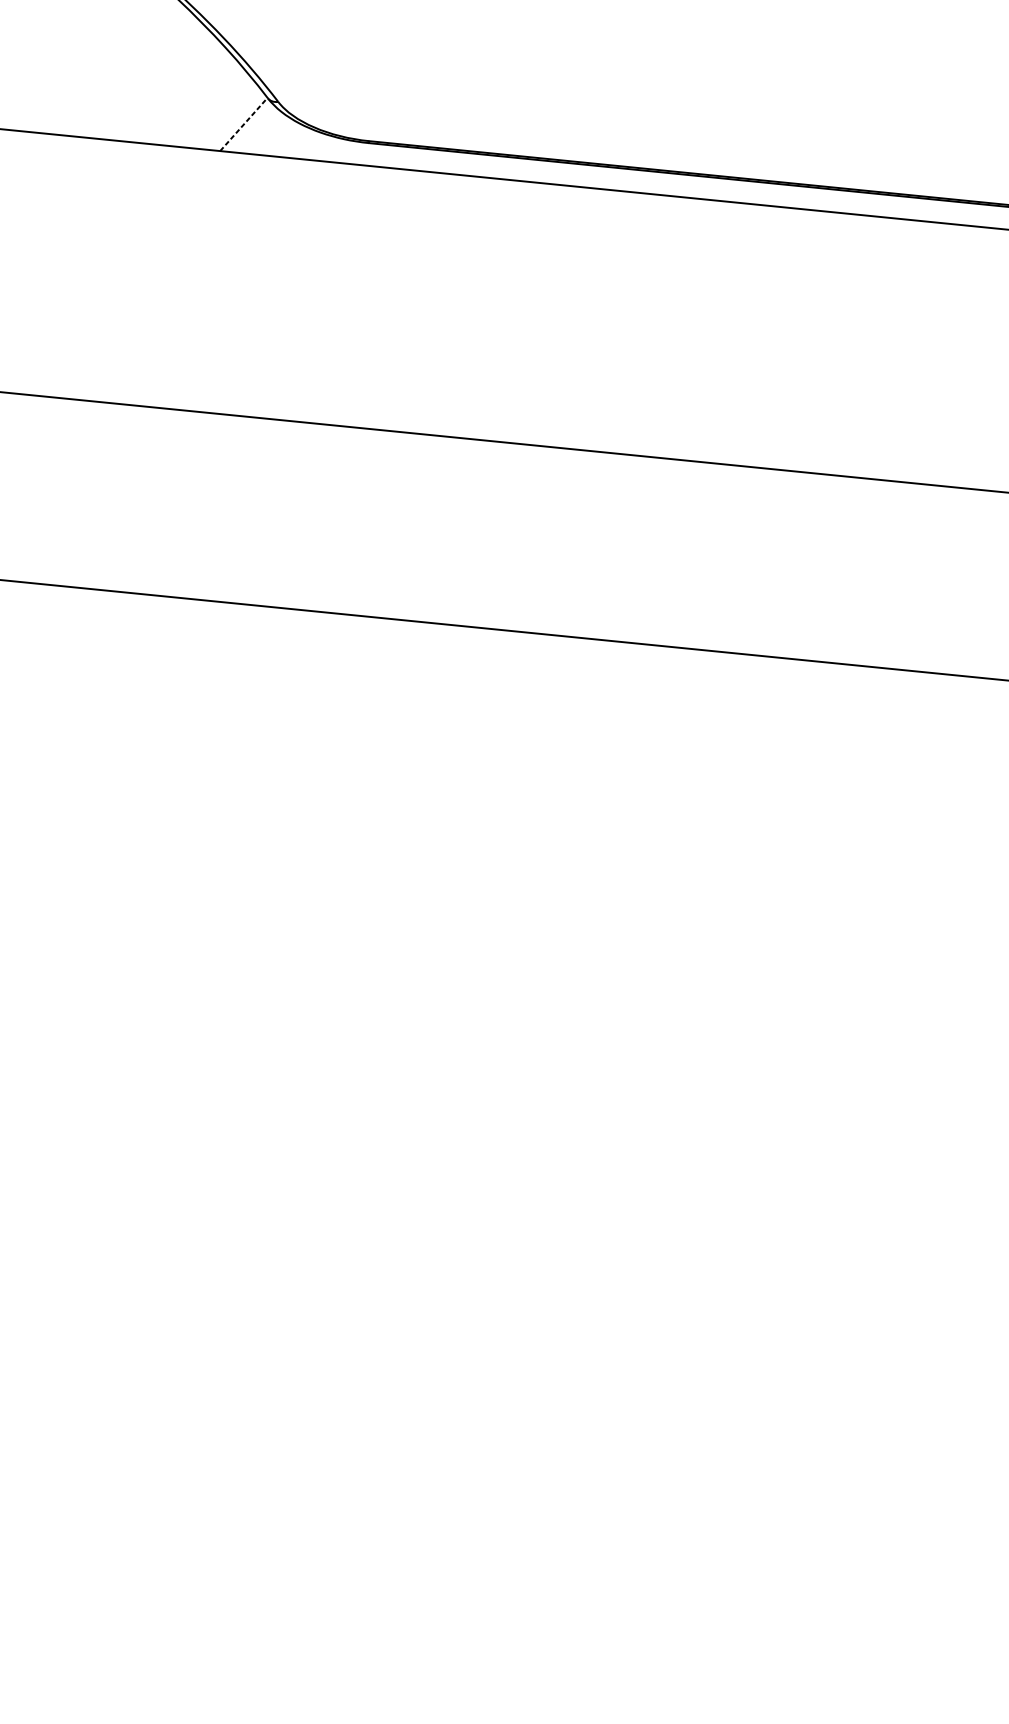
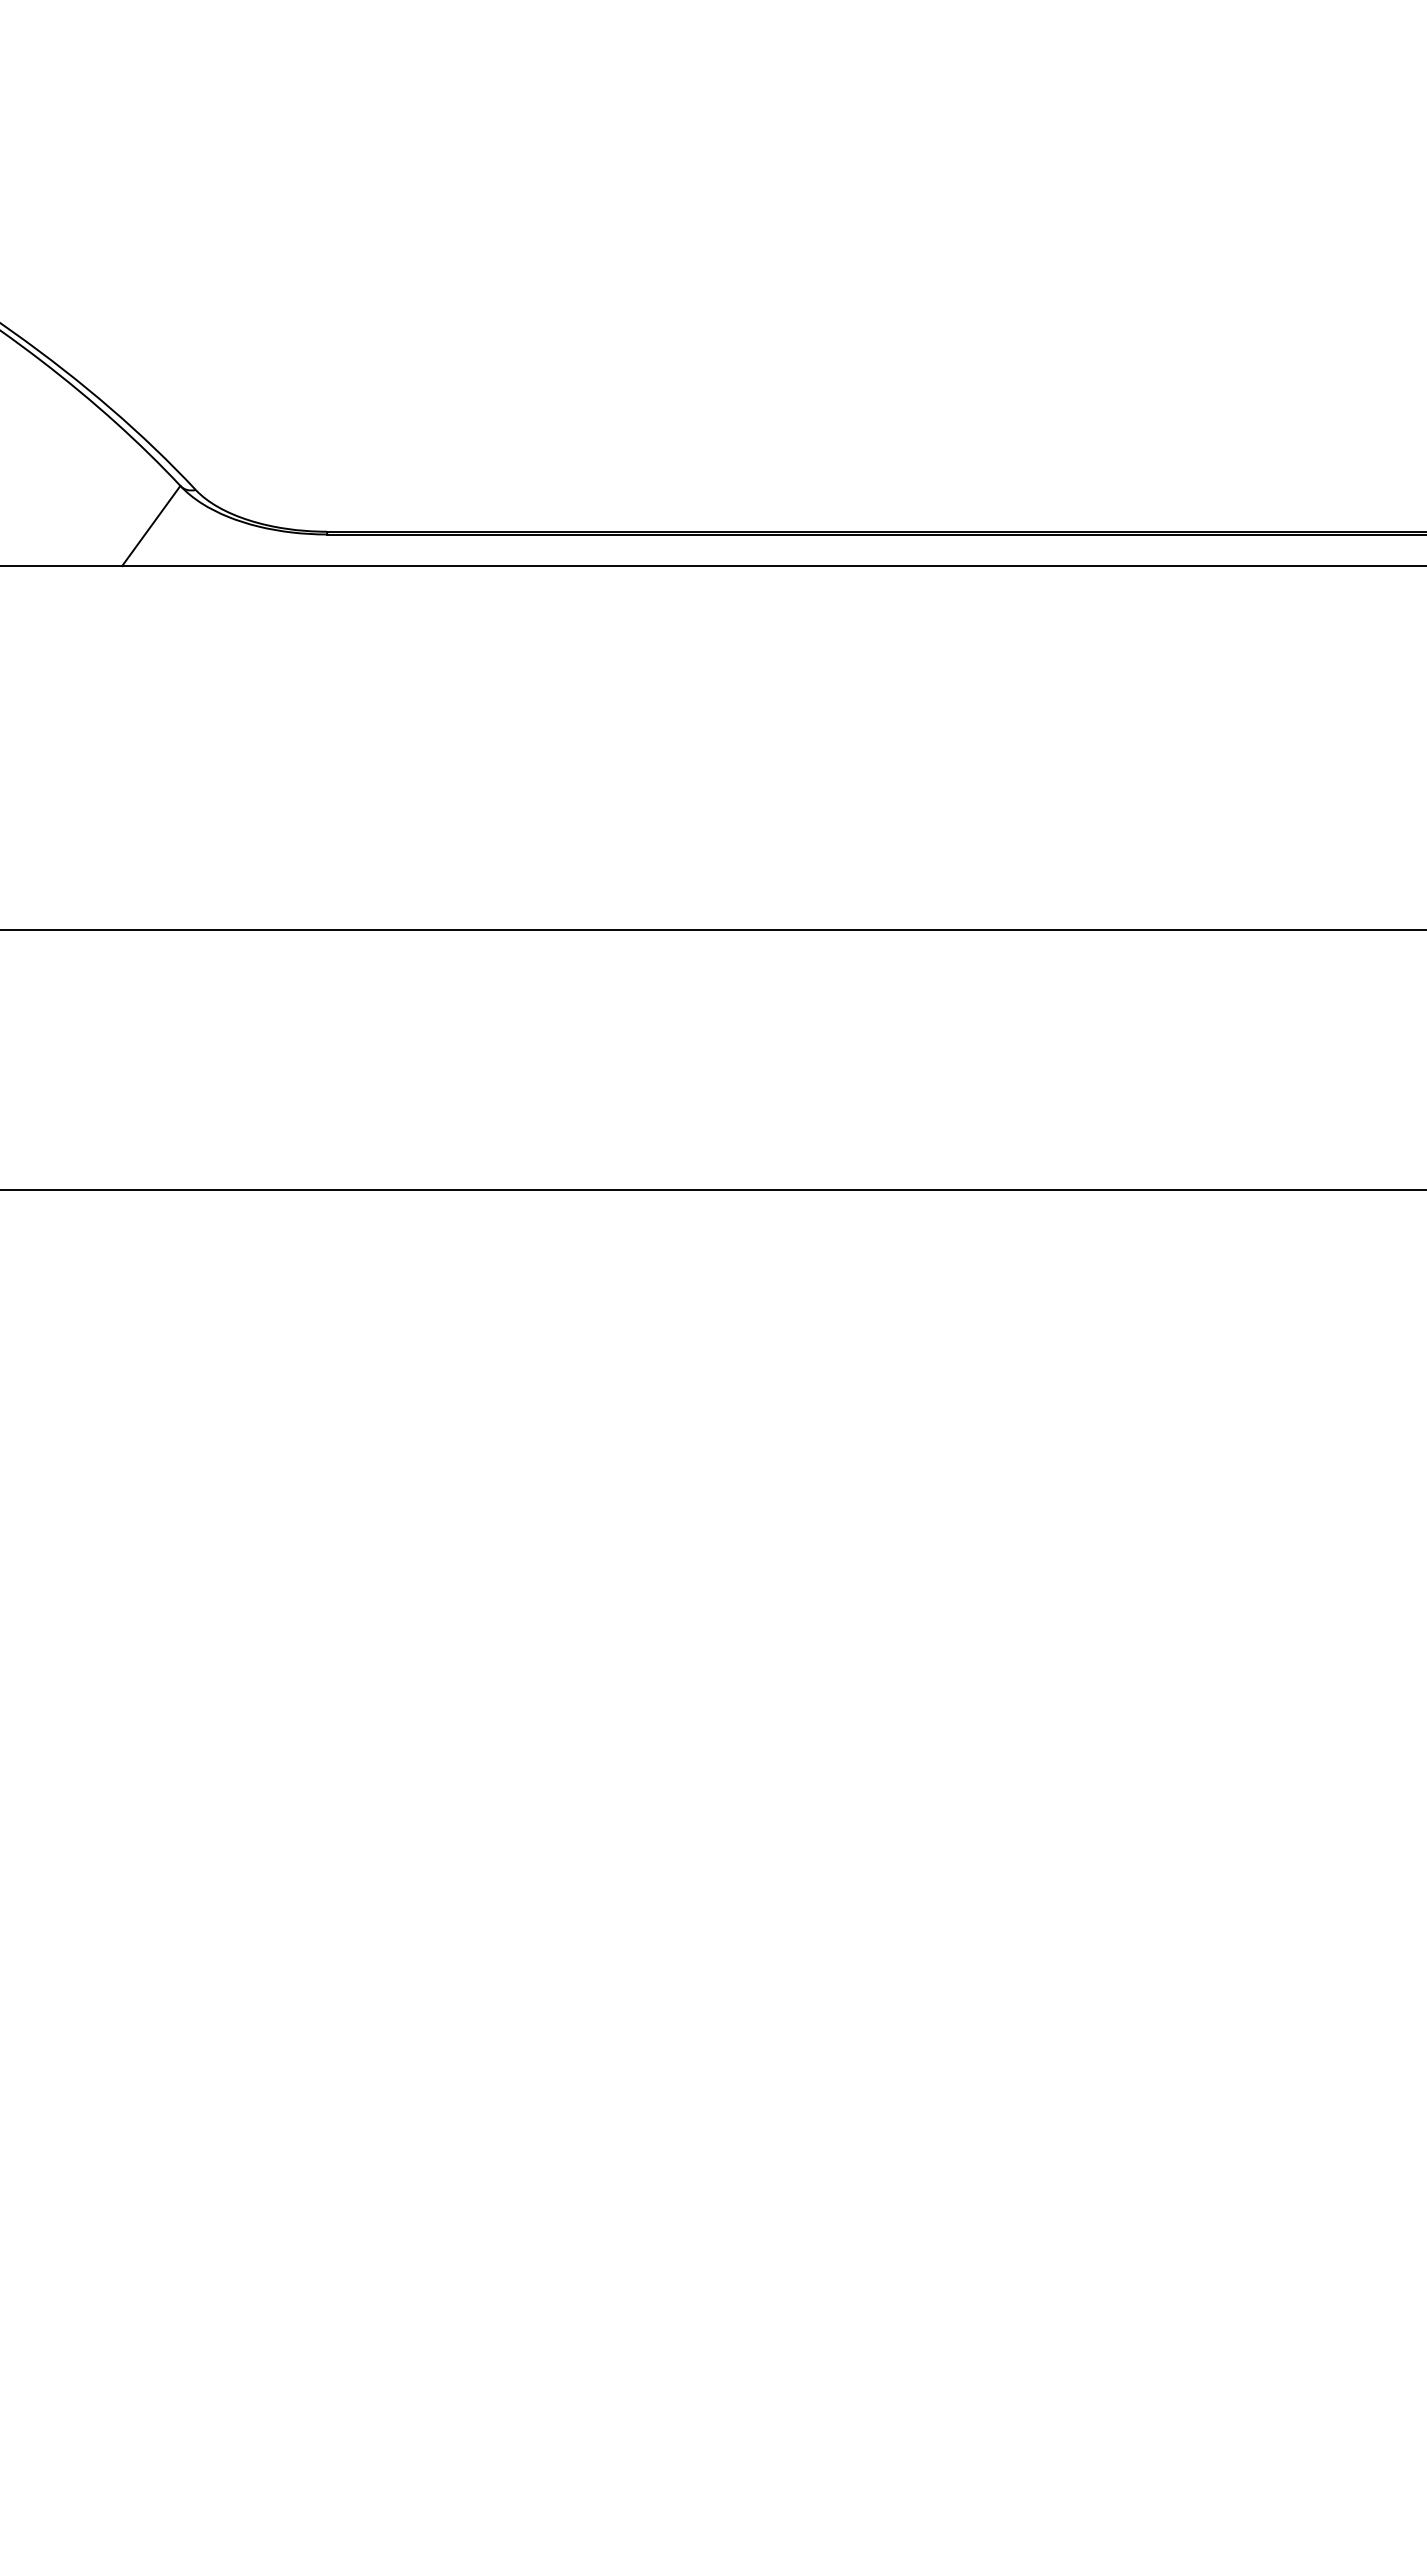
line: (244, 124) -> (151, 525), dashed -> solid

